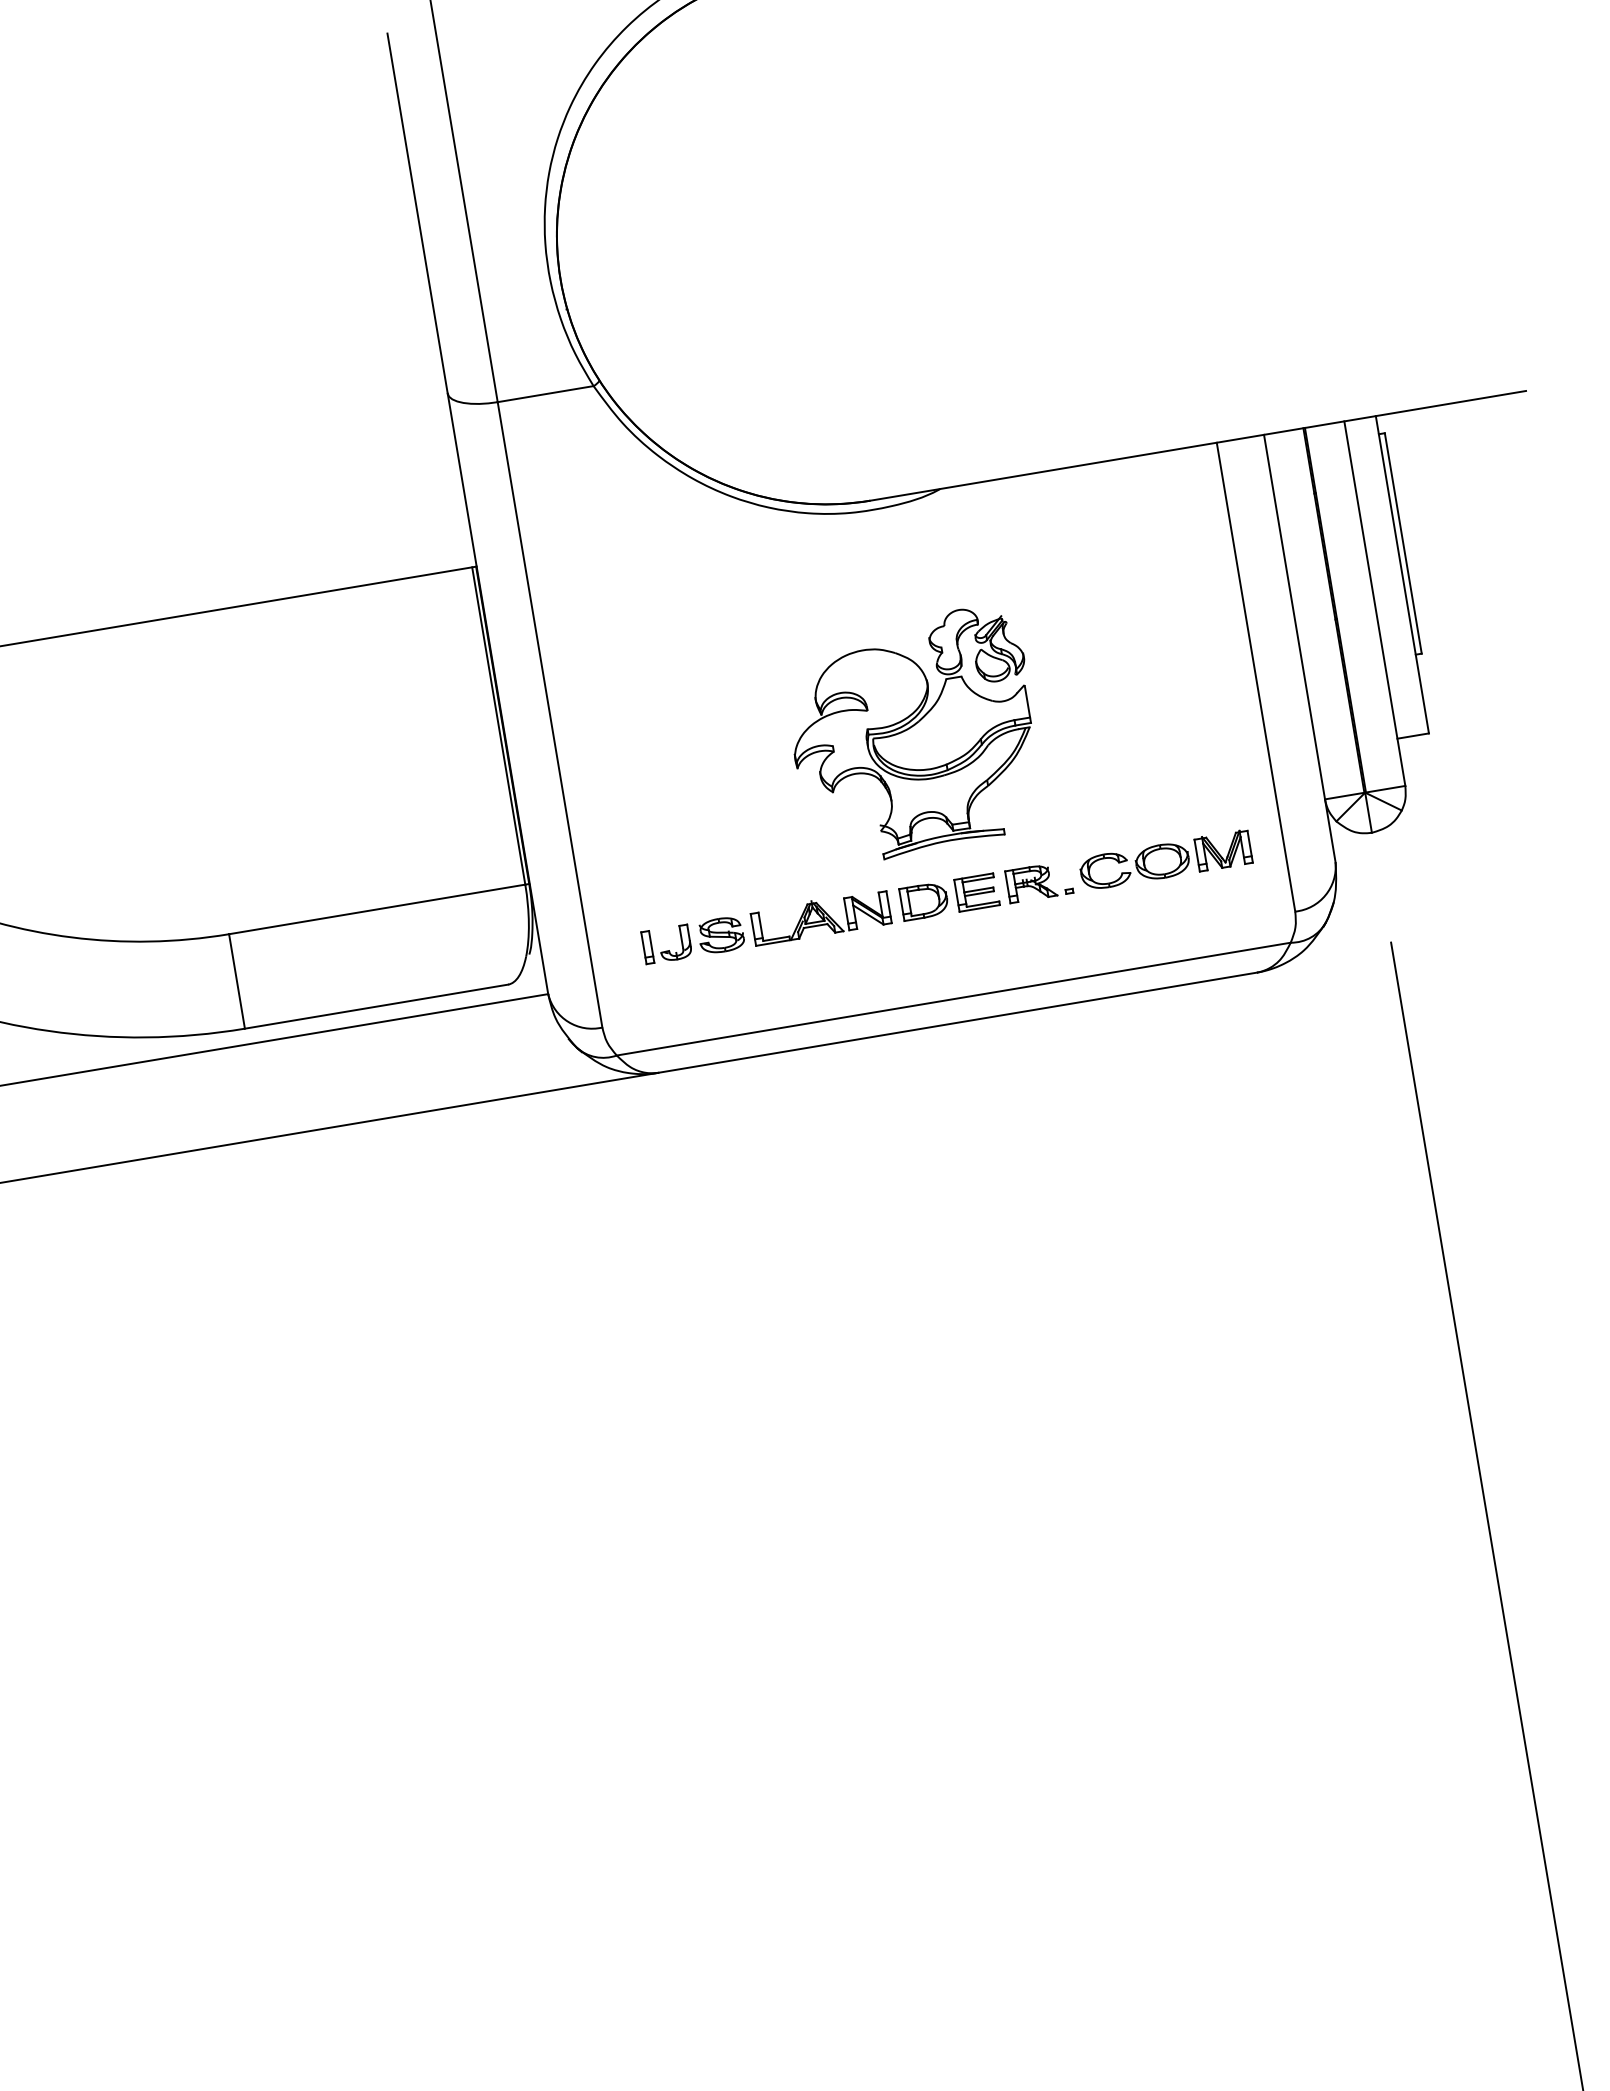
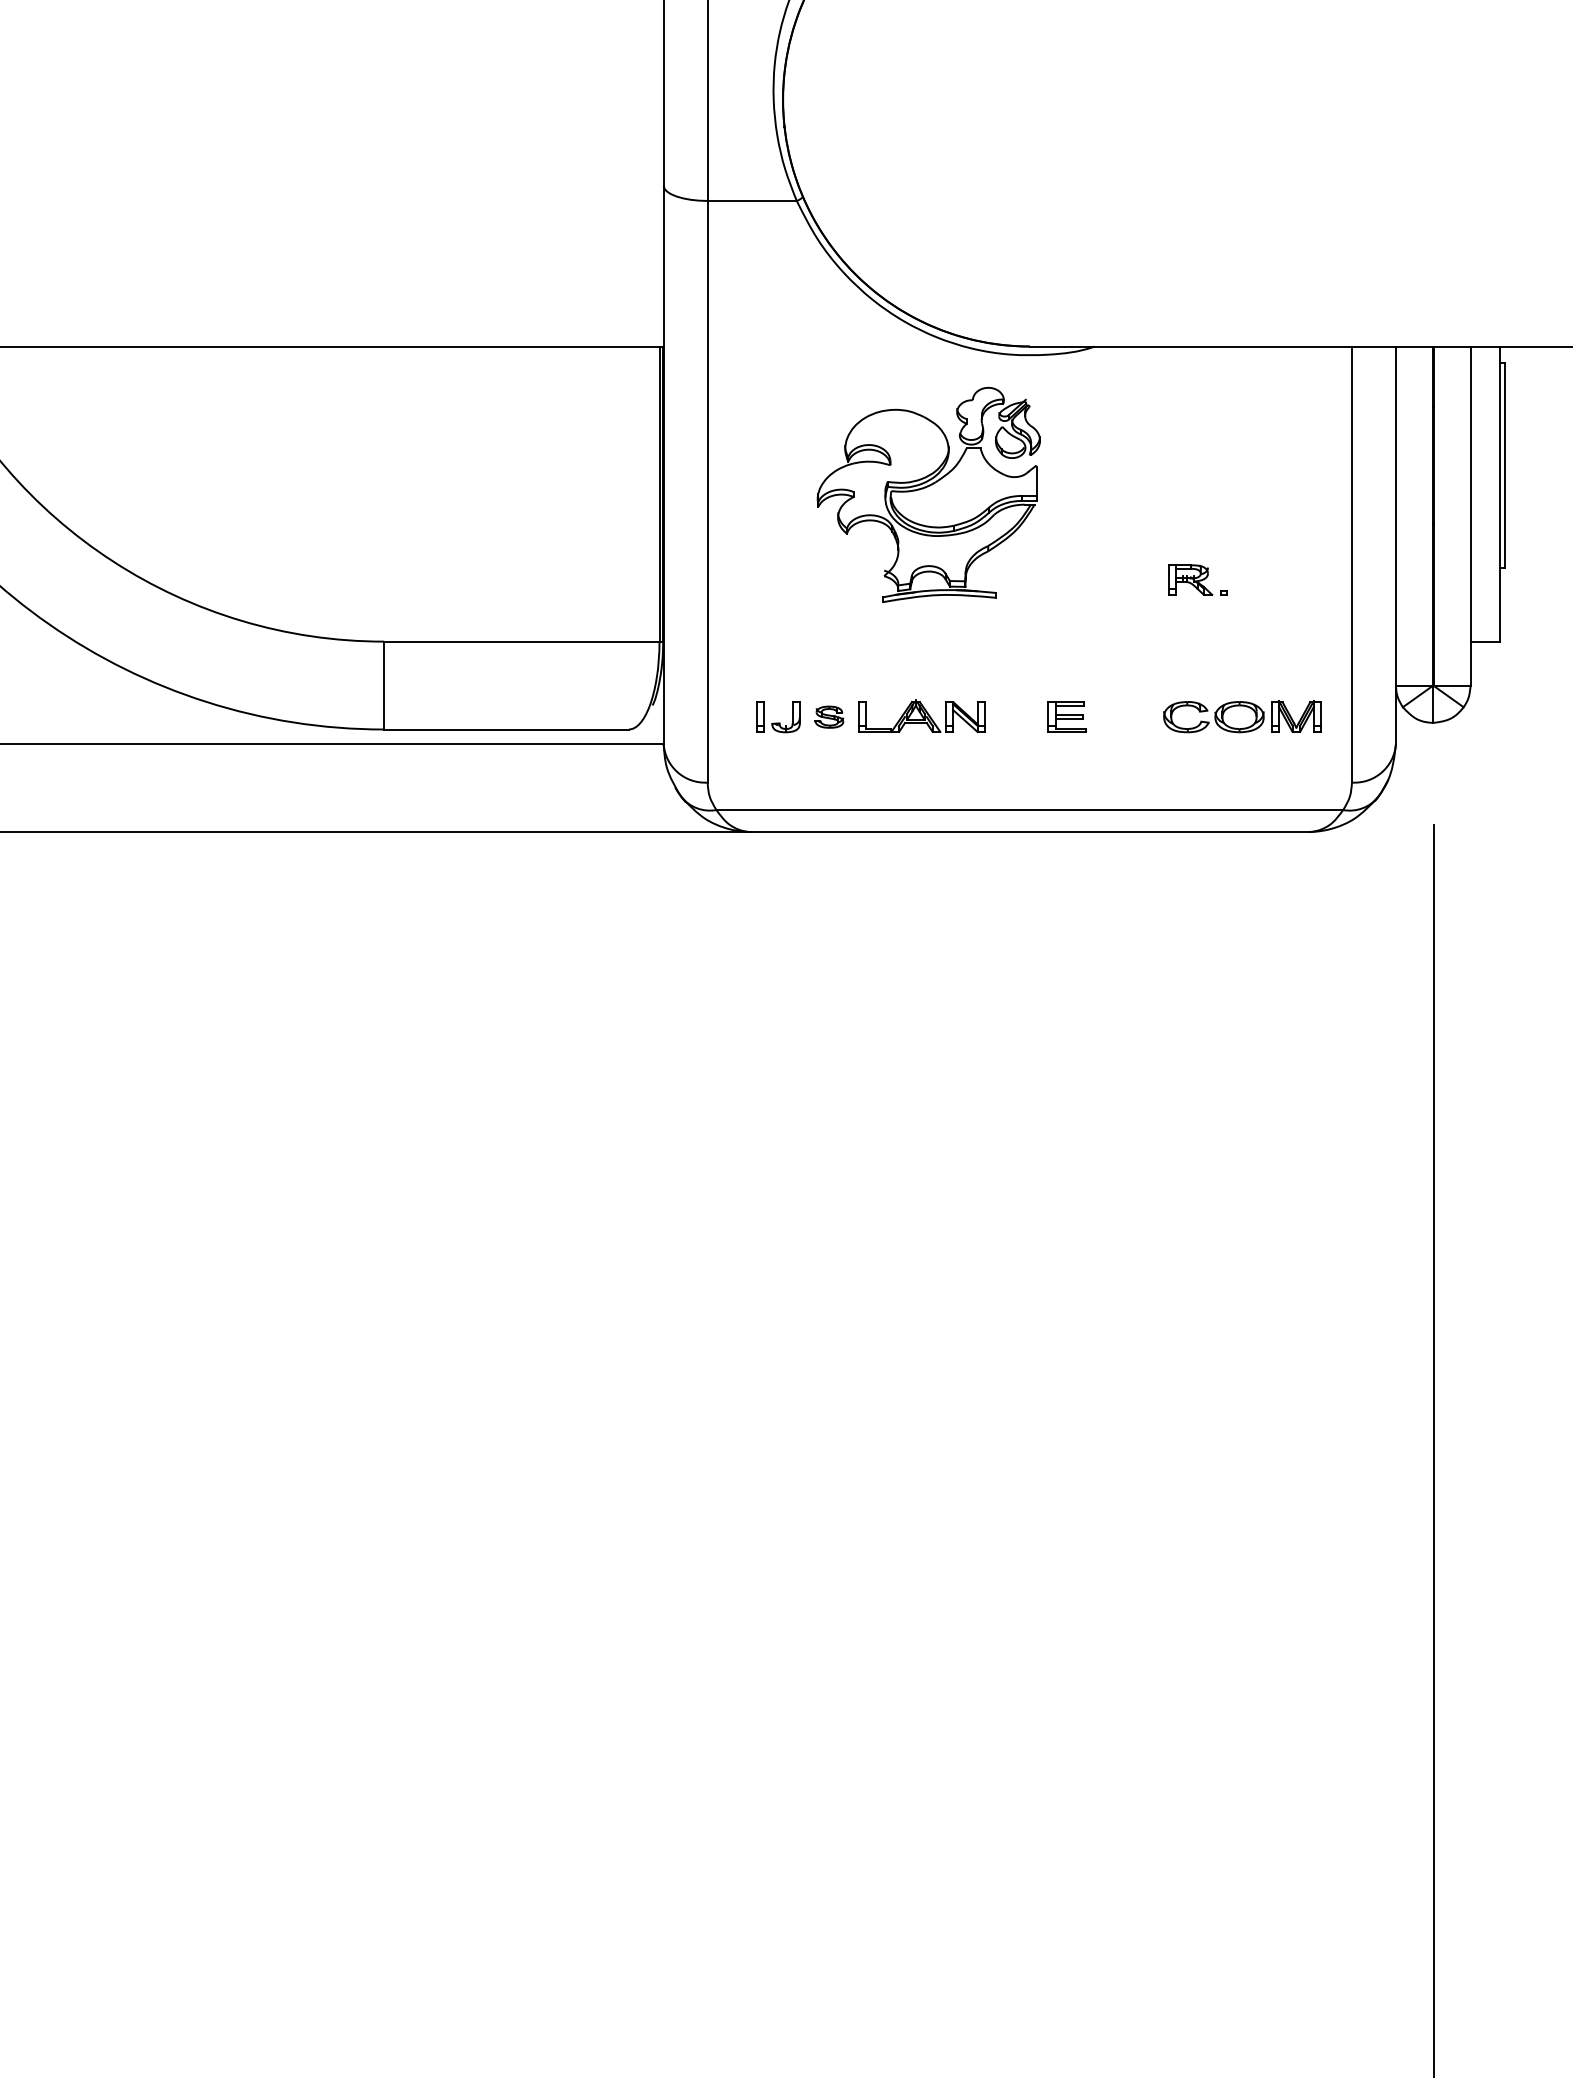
part: (913, 735) -> (928, 494), moved
part: (1038, 881) -> (1197, 579), moved
part: (923, 900) -> (1017, 716), removed
part: (721, 935) -> (829, 717), size x0.7

